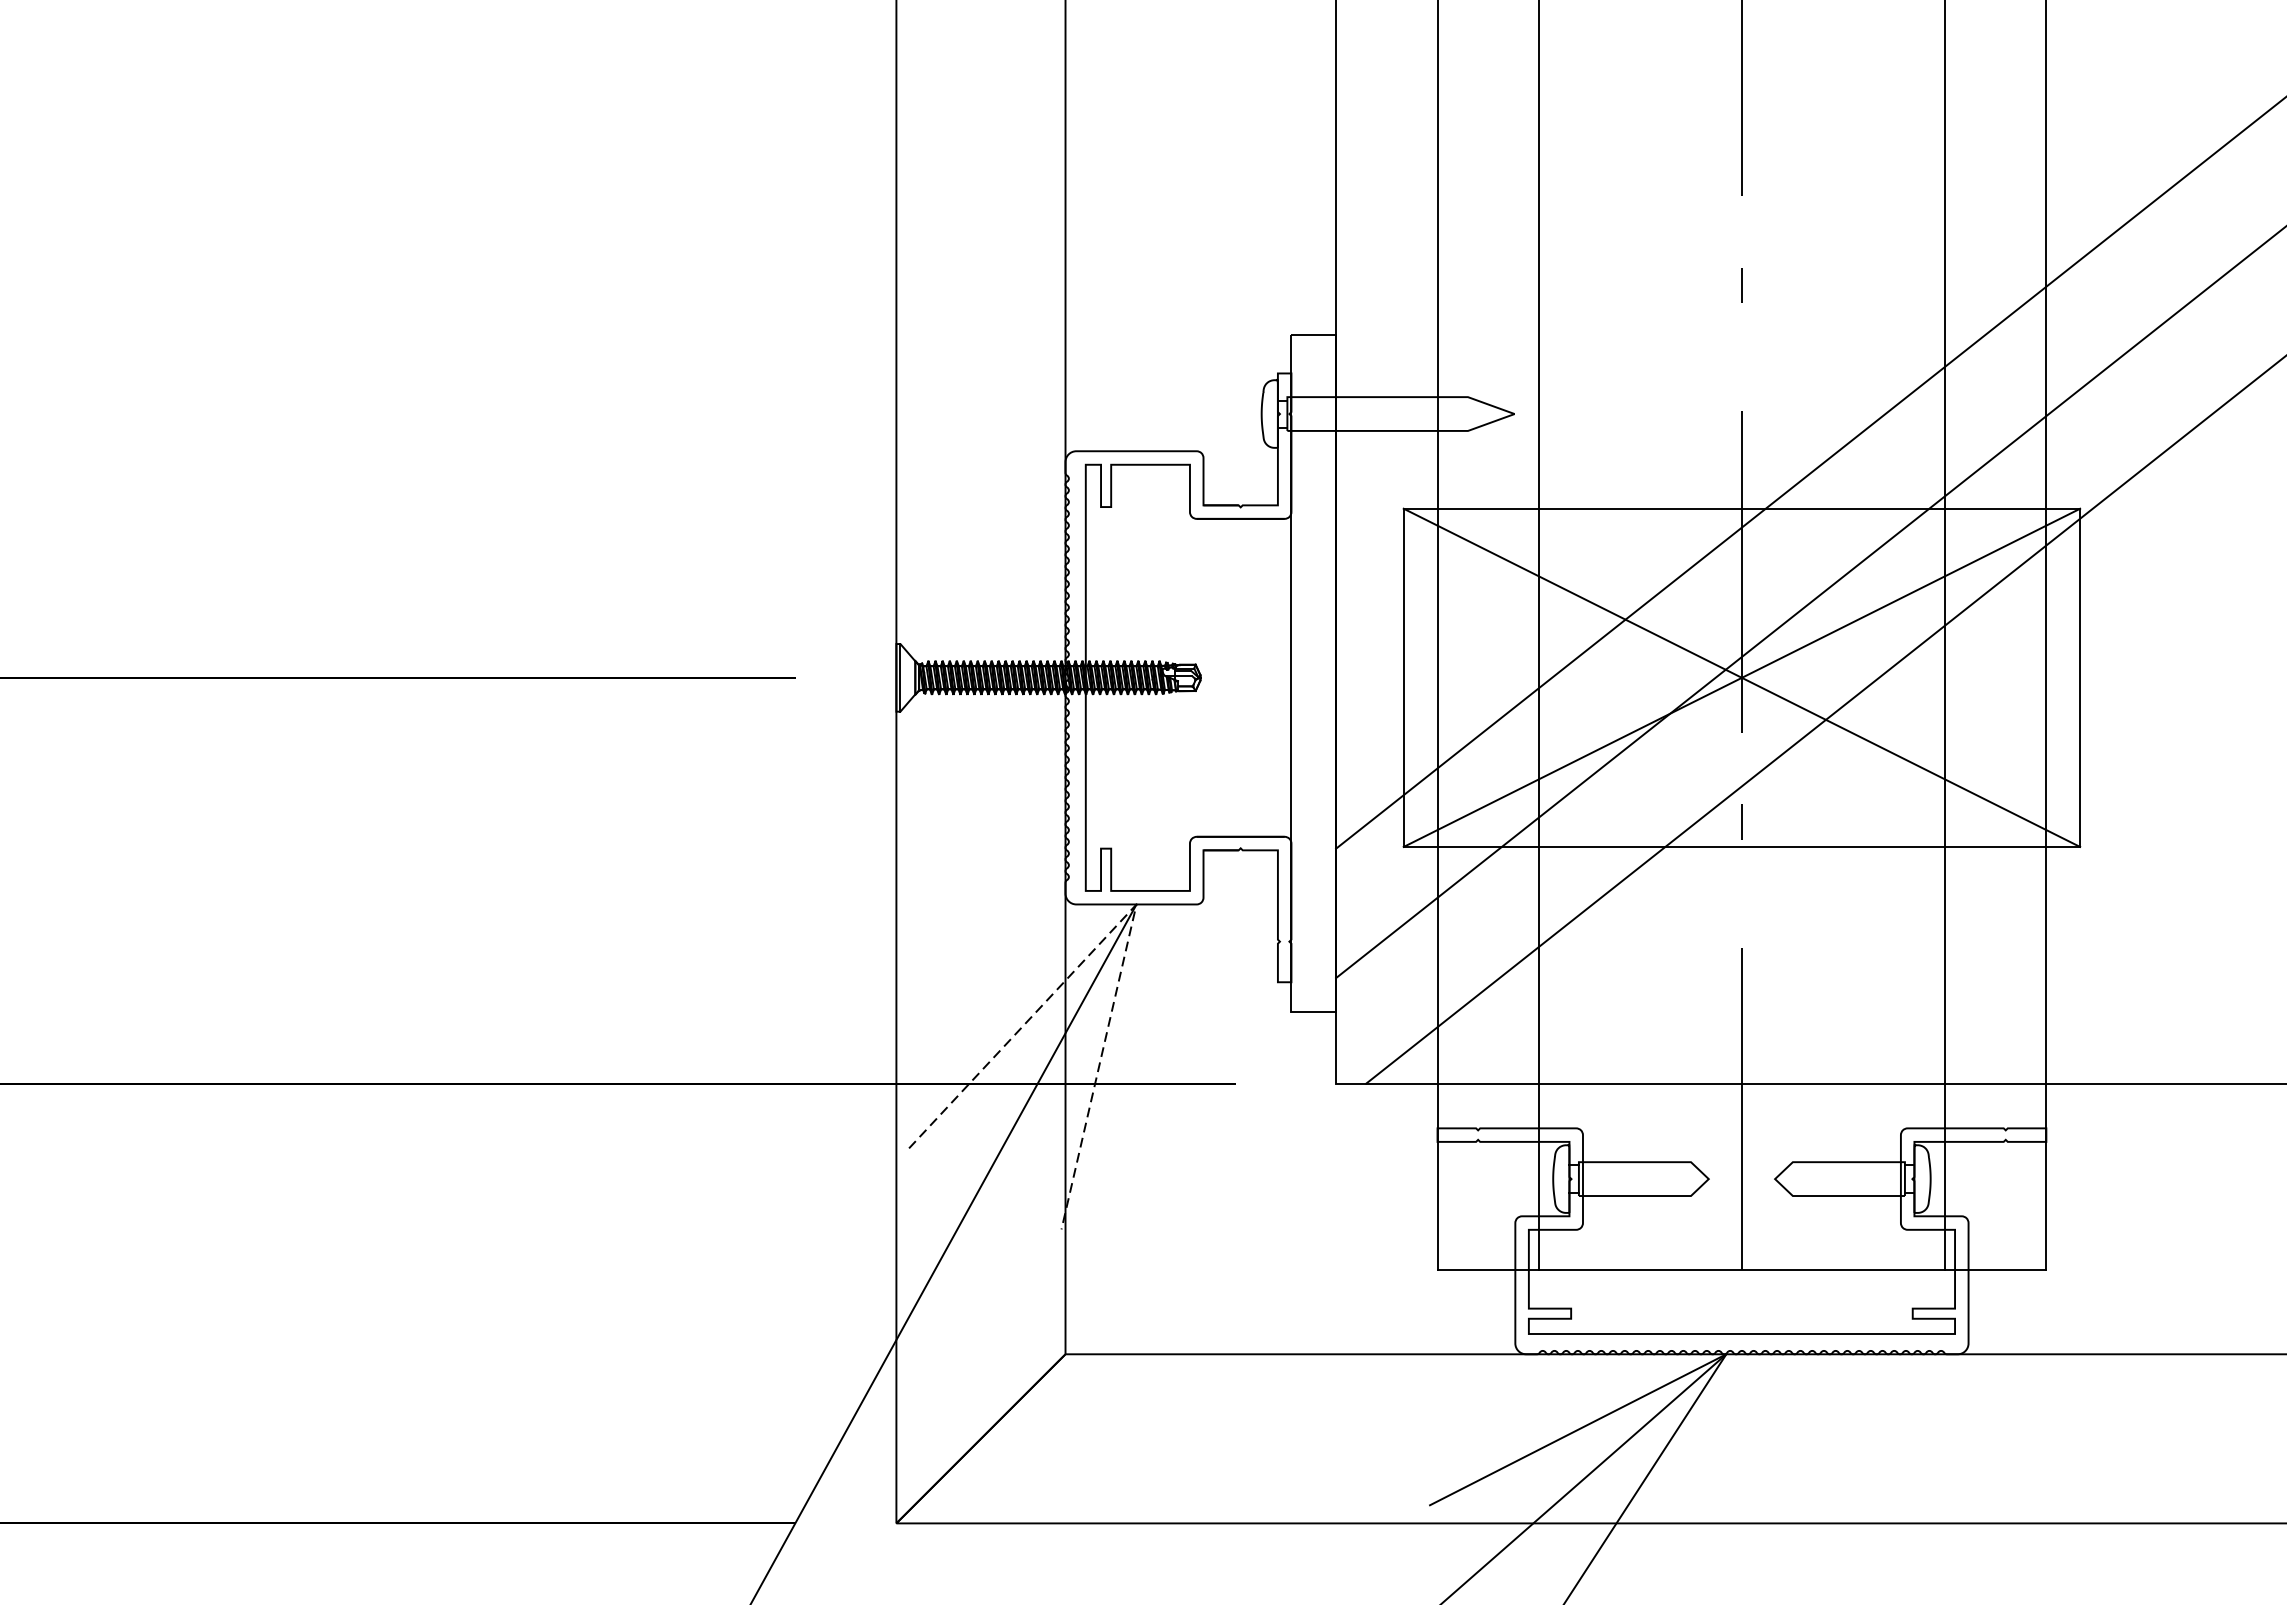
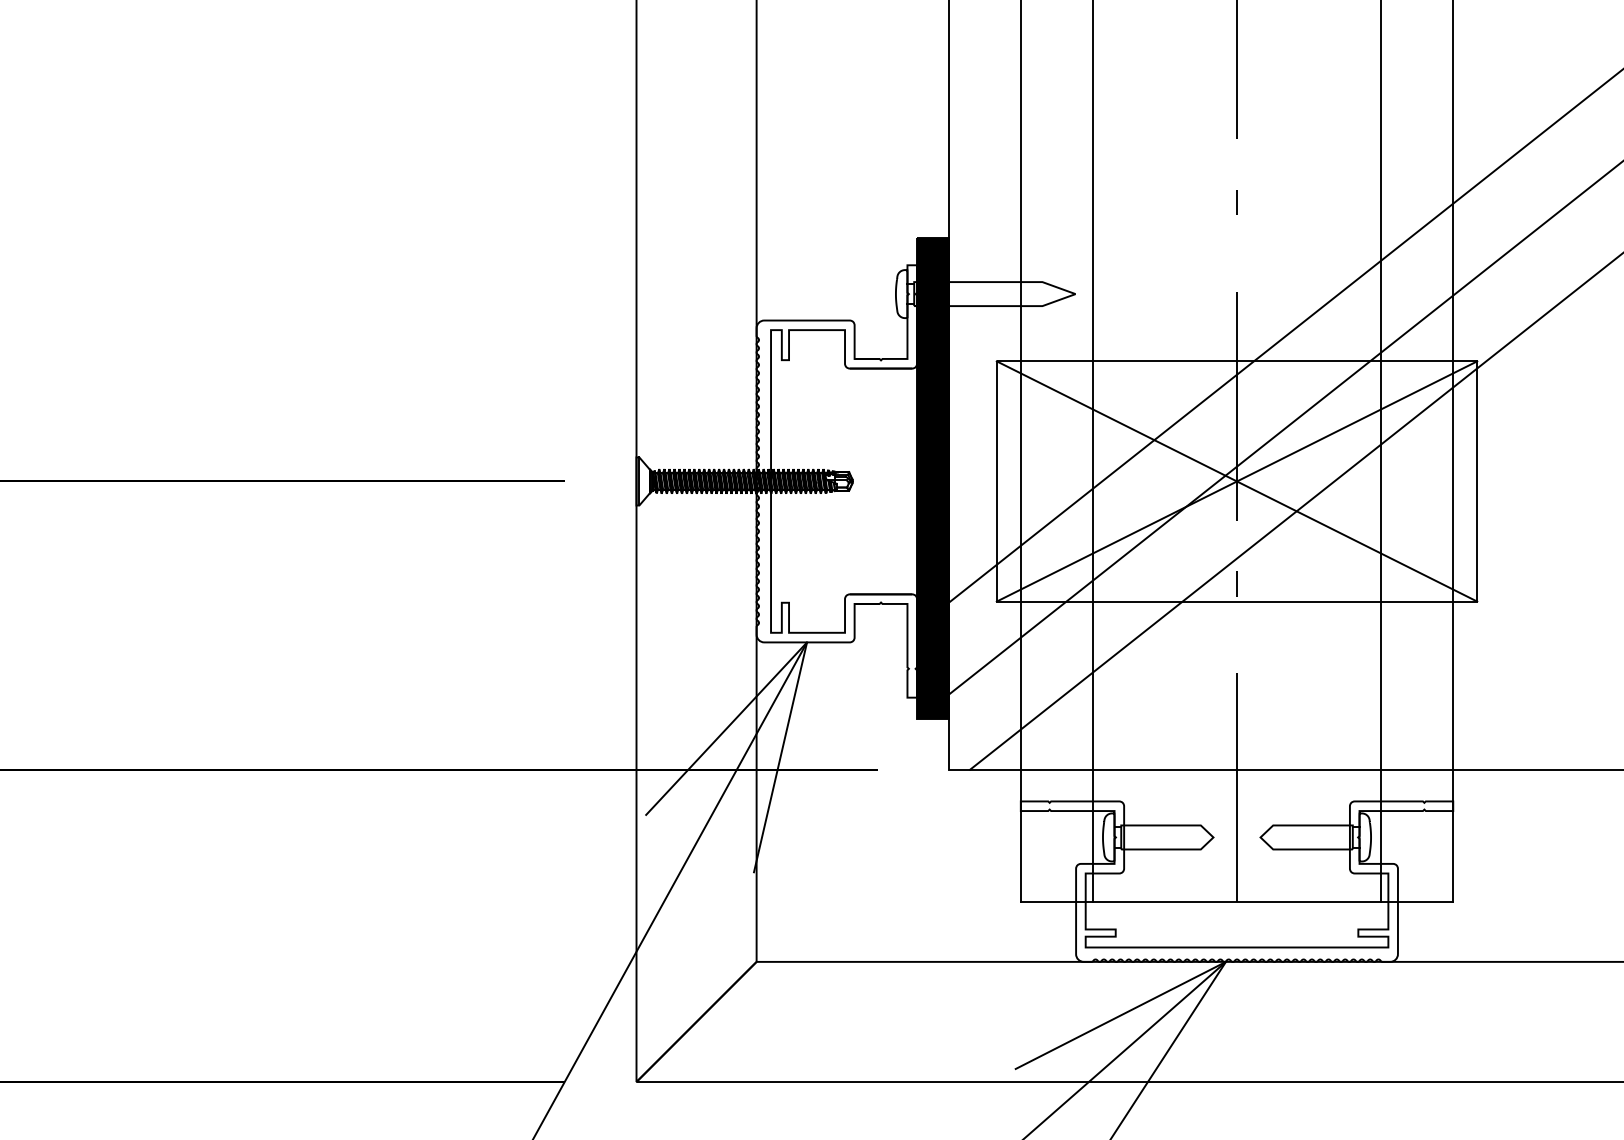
fill: (1313, 673) -> (932, 478), added
line: (1137, 904) -> (807, 642), dashed -> solid

